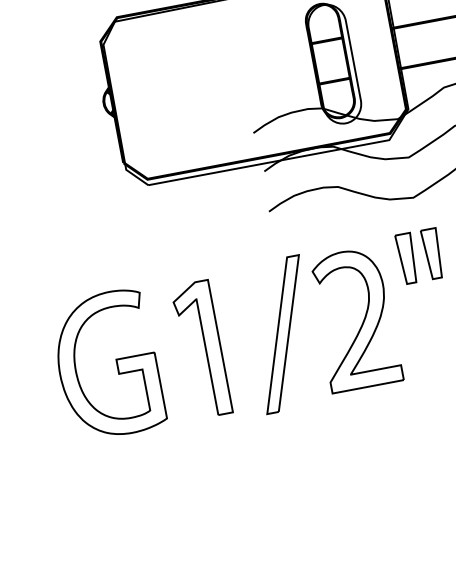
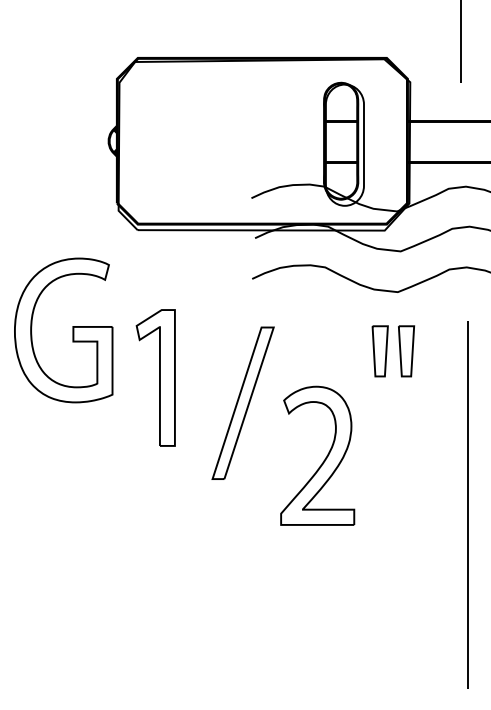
part: (362, 322) -> (323, 460), moved
part: (201, 349) -> (155, 377), moved
part: (116, 363) -> (72, 330), moved

